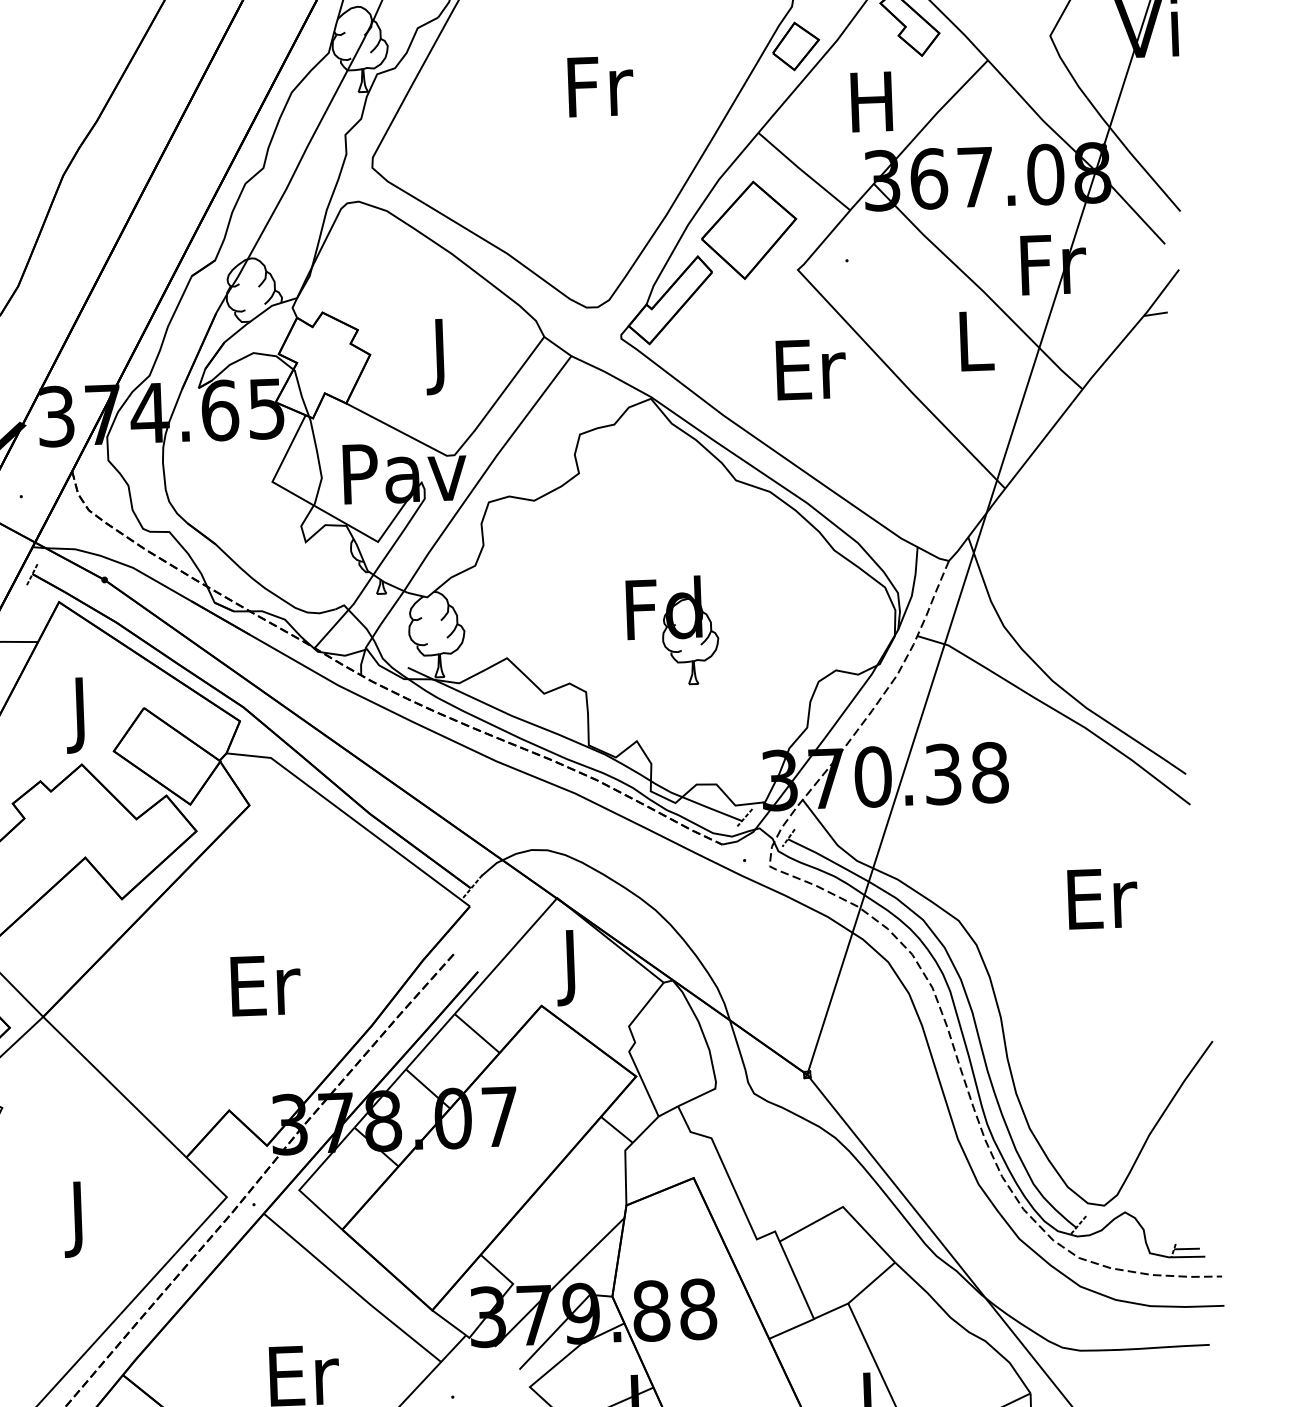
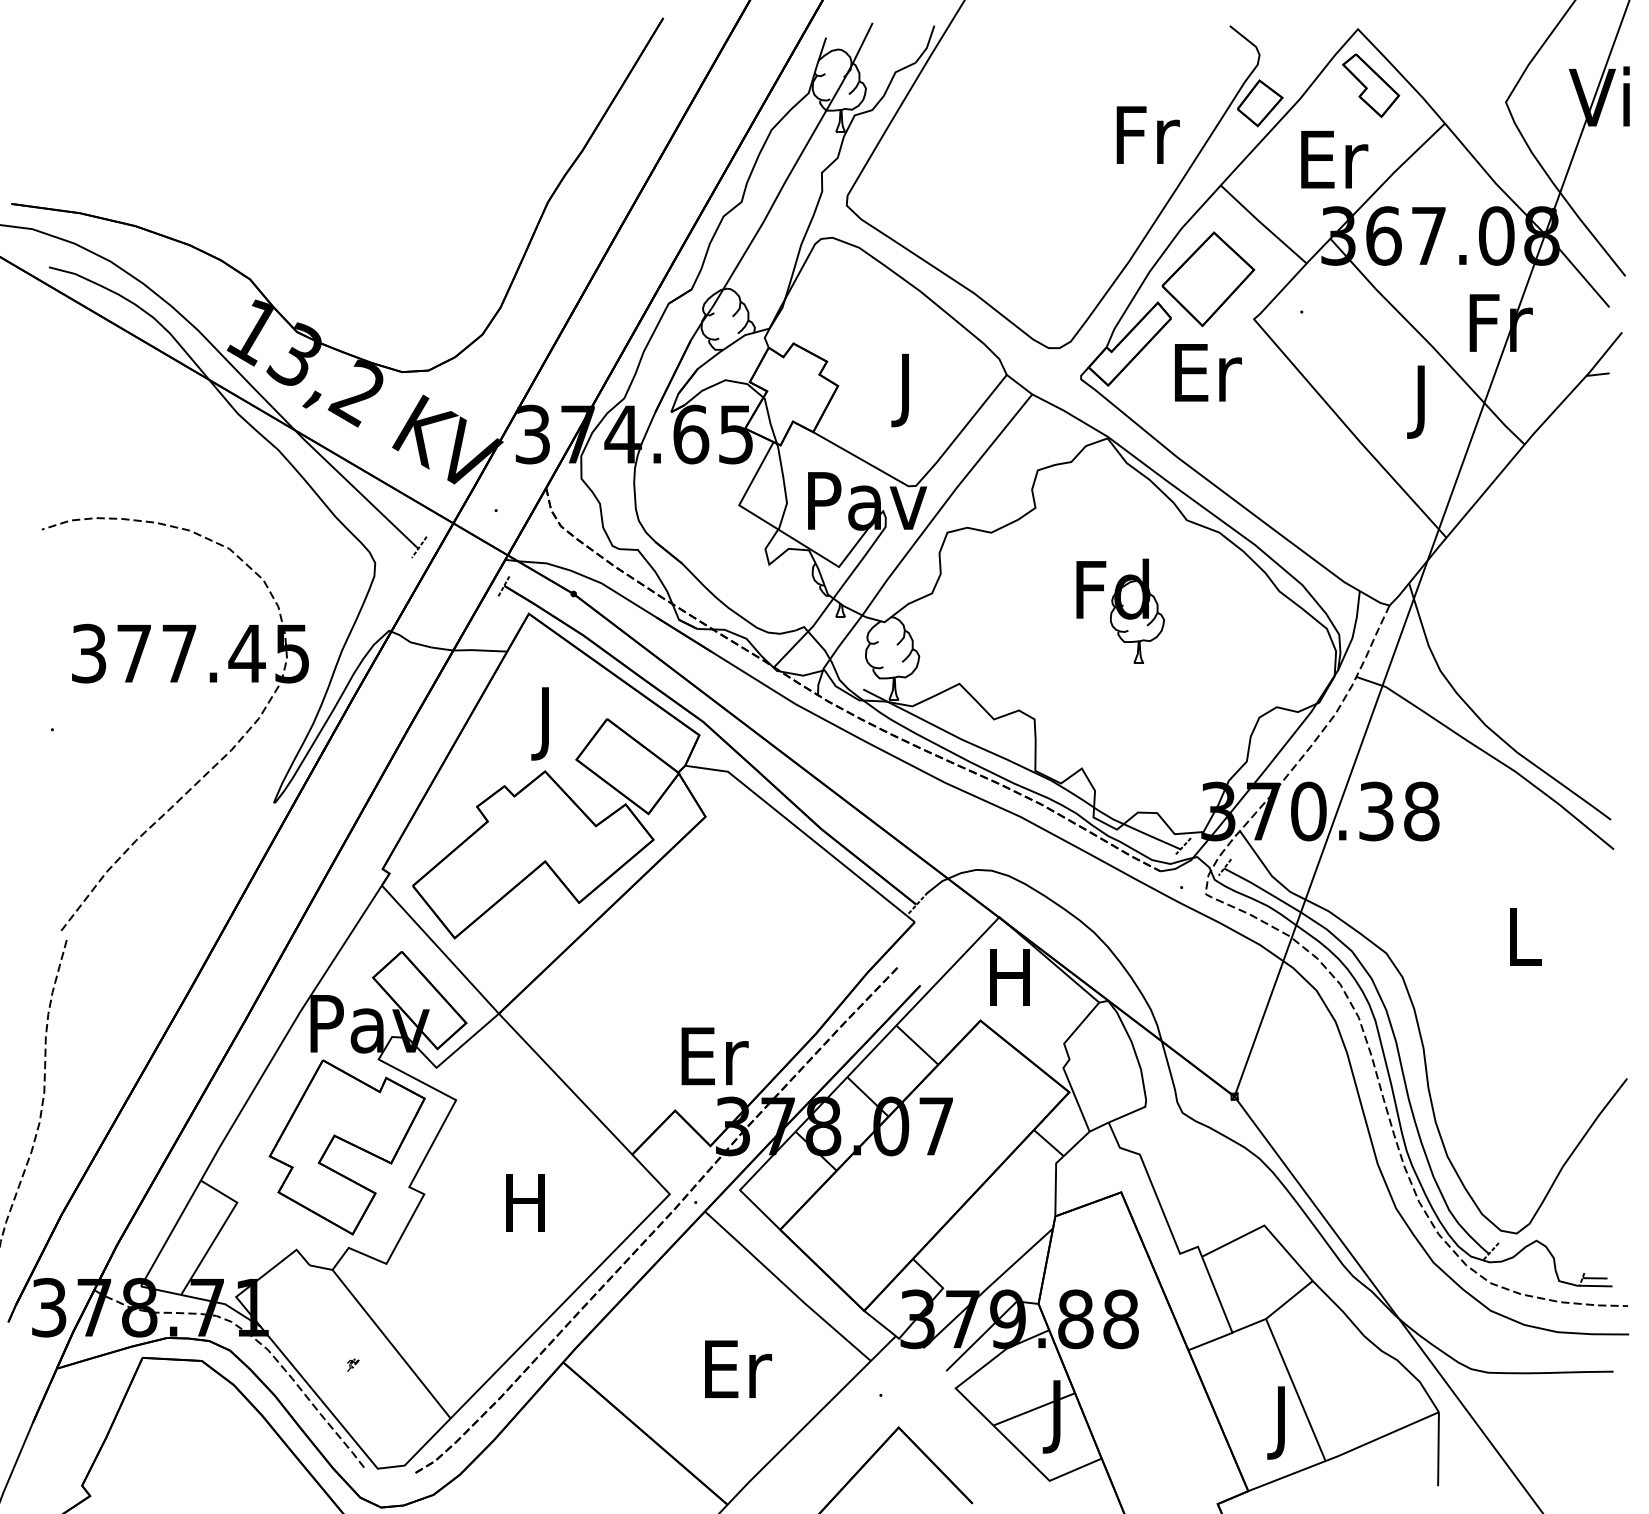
text: (600, 85) -> (1147, 134), moved
text: (875, 101) -> (1334, 159), H -> Er
text: (976, 348) -> (1423, 401), L -> J
text: (811, 369) -> (1208, 372), moved
part: (672, 630) -> (1120, 610), moved
text: (1102, 898) -> (1525, 936), Er -> L
text: (570, 967) -> (1009, 984), J -> H
text: (265, 985) -> (714, 1056), moved
text: (78, 1219) -> (525, 1210), J -> H

